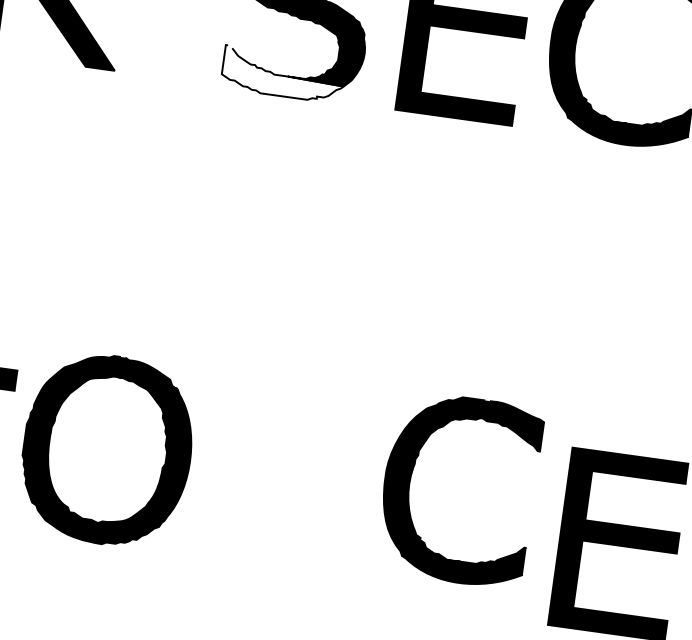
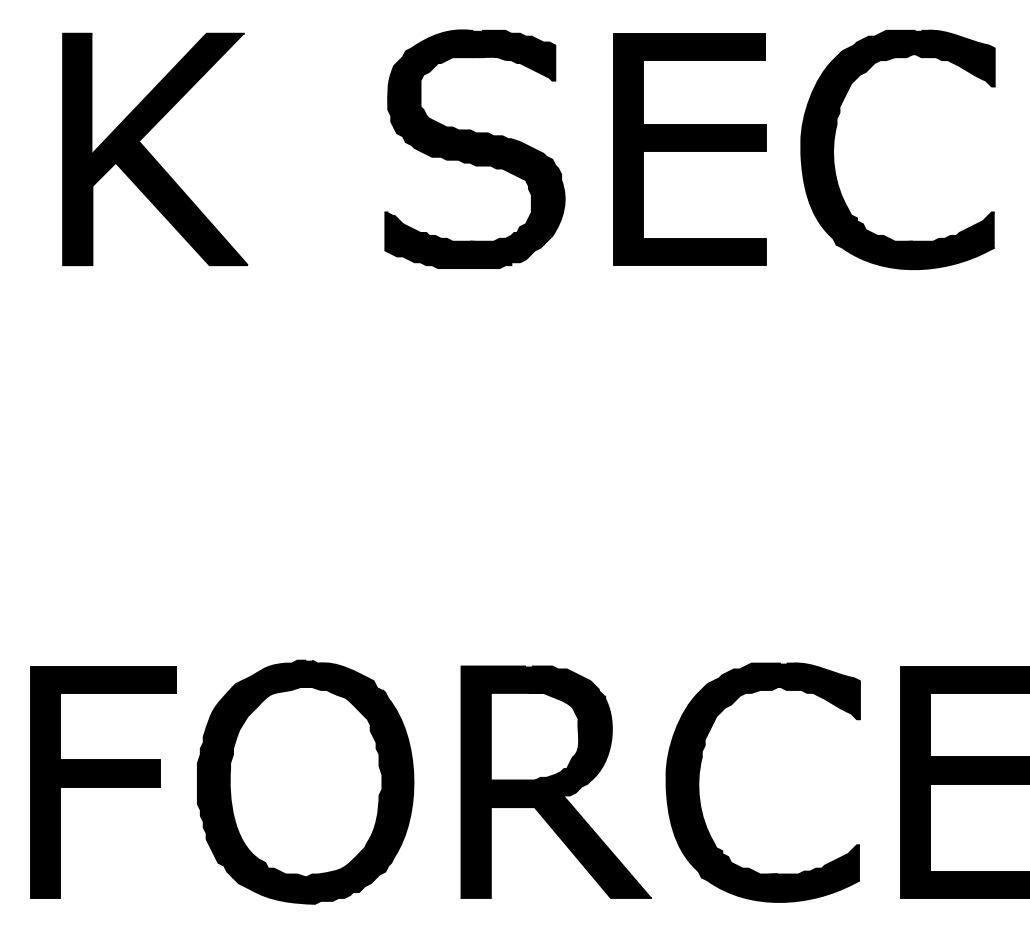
fill: (283, 74) -> (464, 240), added
part: (107, 449) -> (305, 781), moved
part: (410, 482) -> (699, 782), moved
part: (295, 499) -> (555, 781), added

